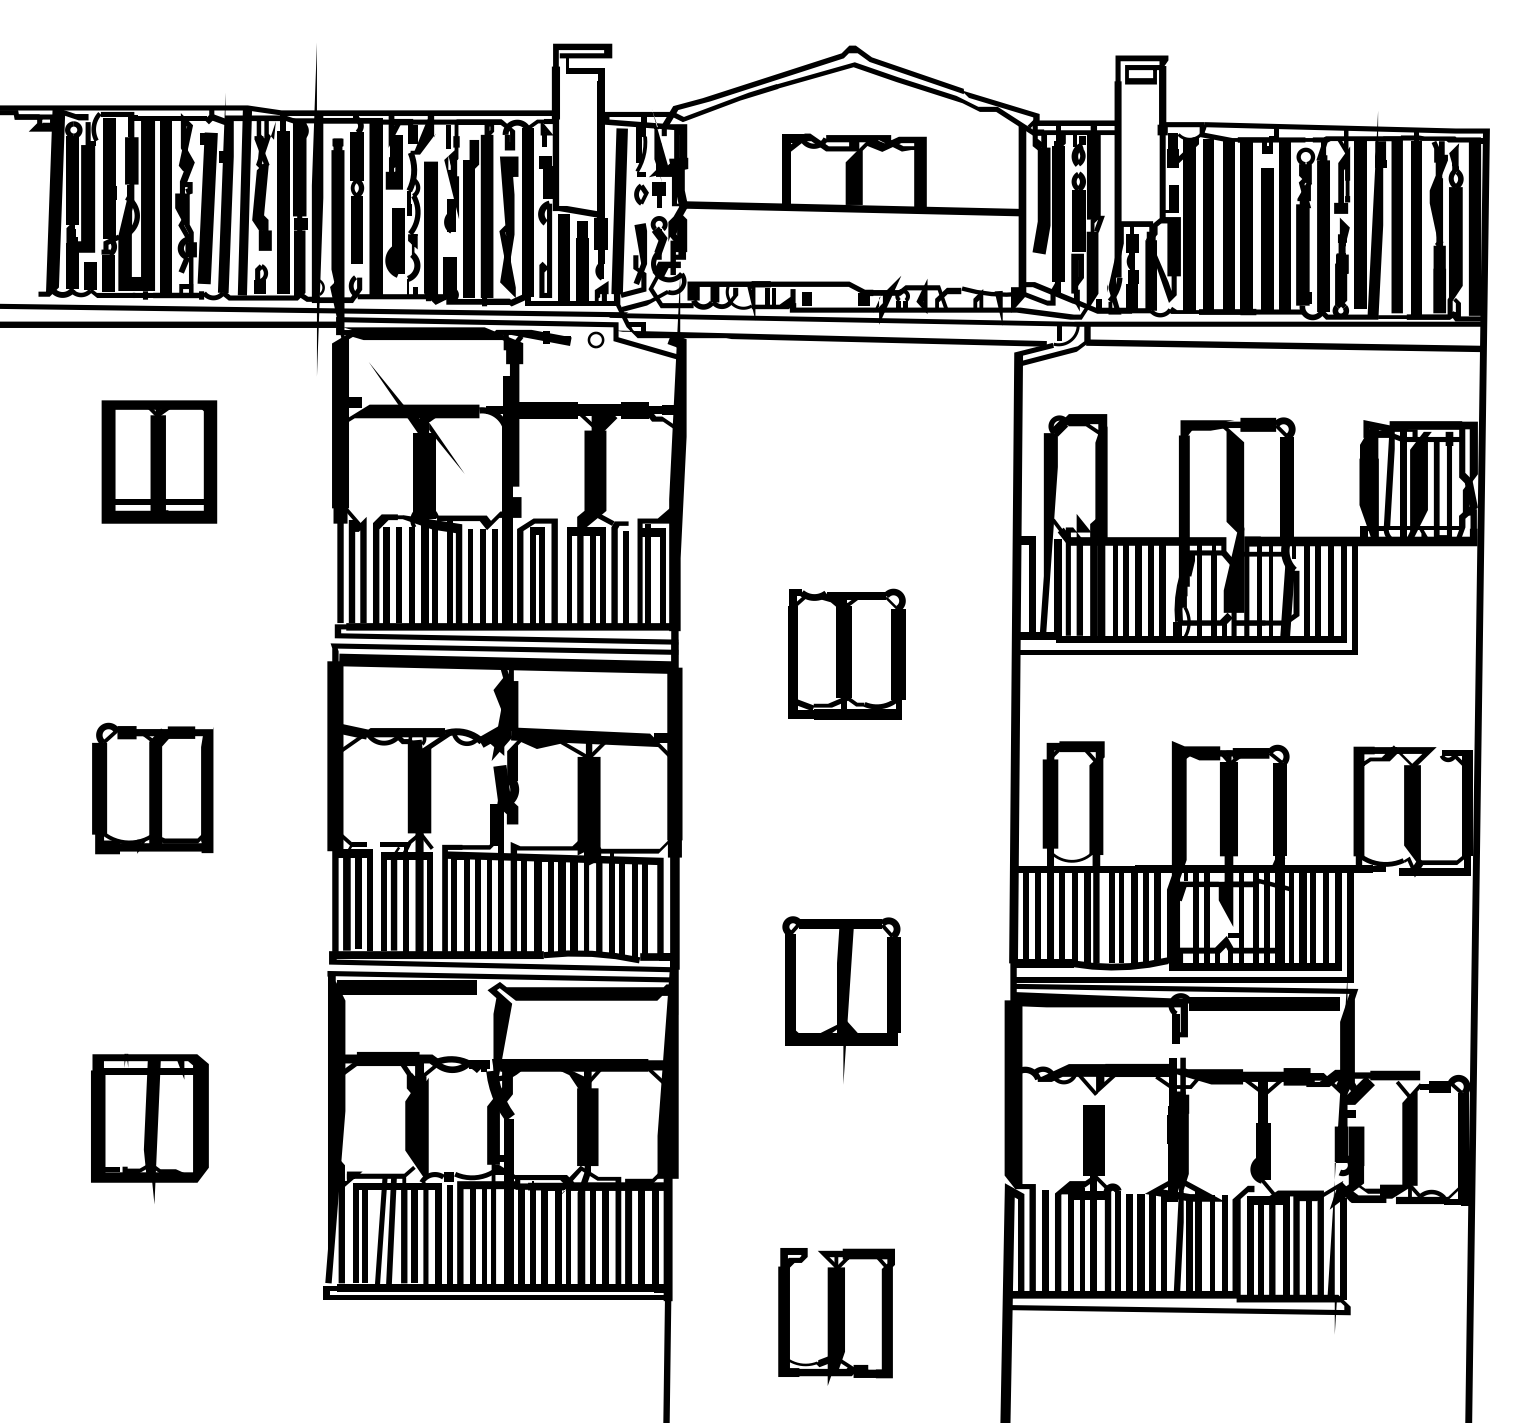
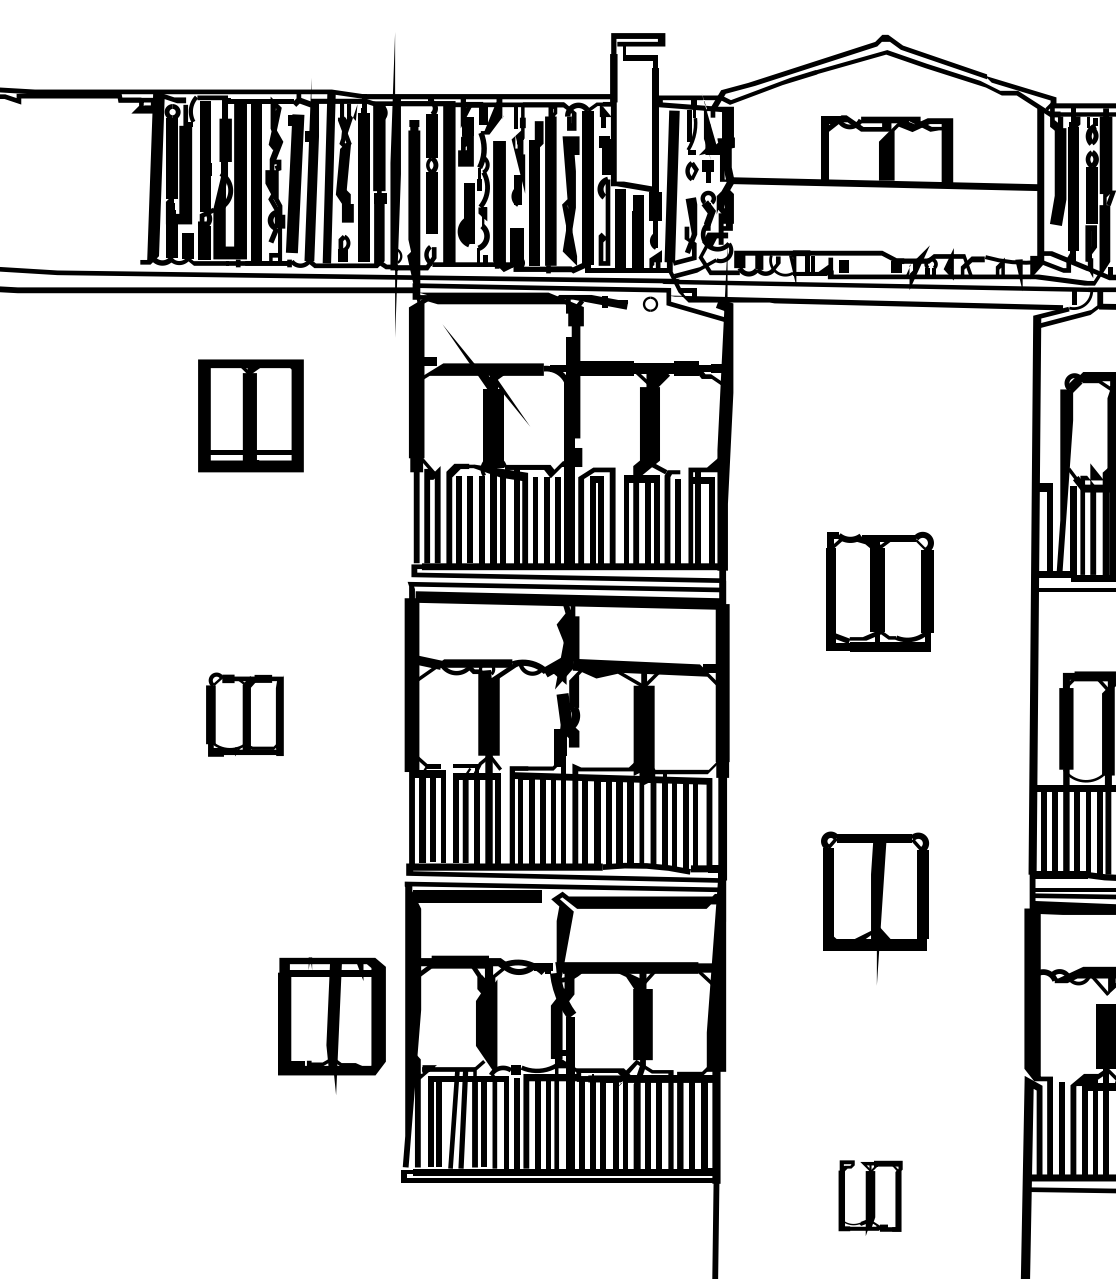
part: (152, 788) -> (244, 714), size x0.7
part: (149, 1128) -> (331, 1025), moved
part: (836, 1316) -> (870, 1197), size x0.6

